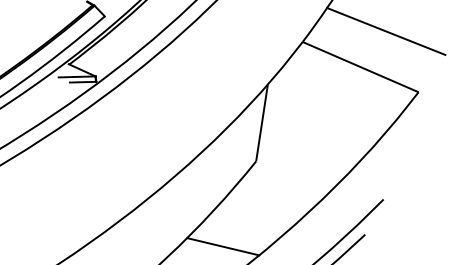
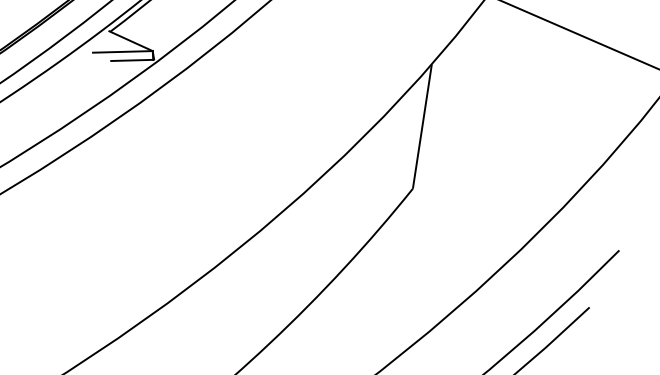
line: (223, 246) -> (359, 326), removed

